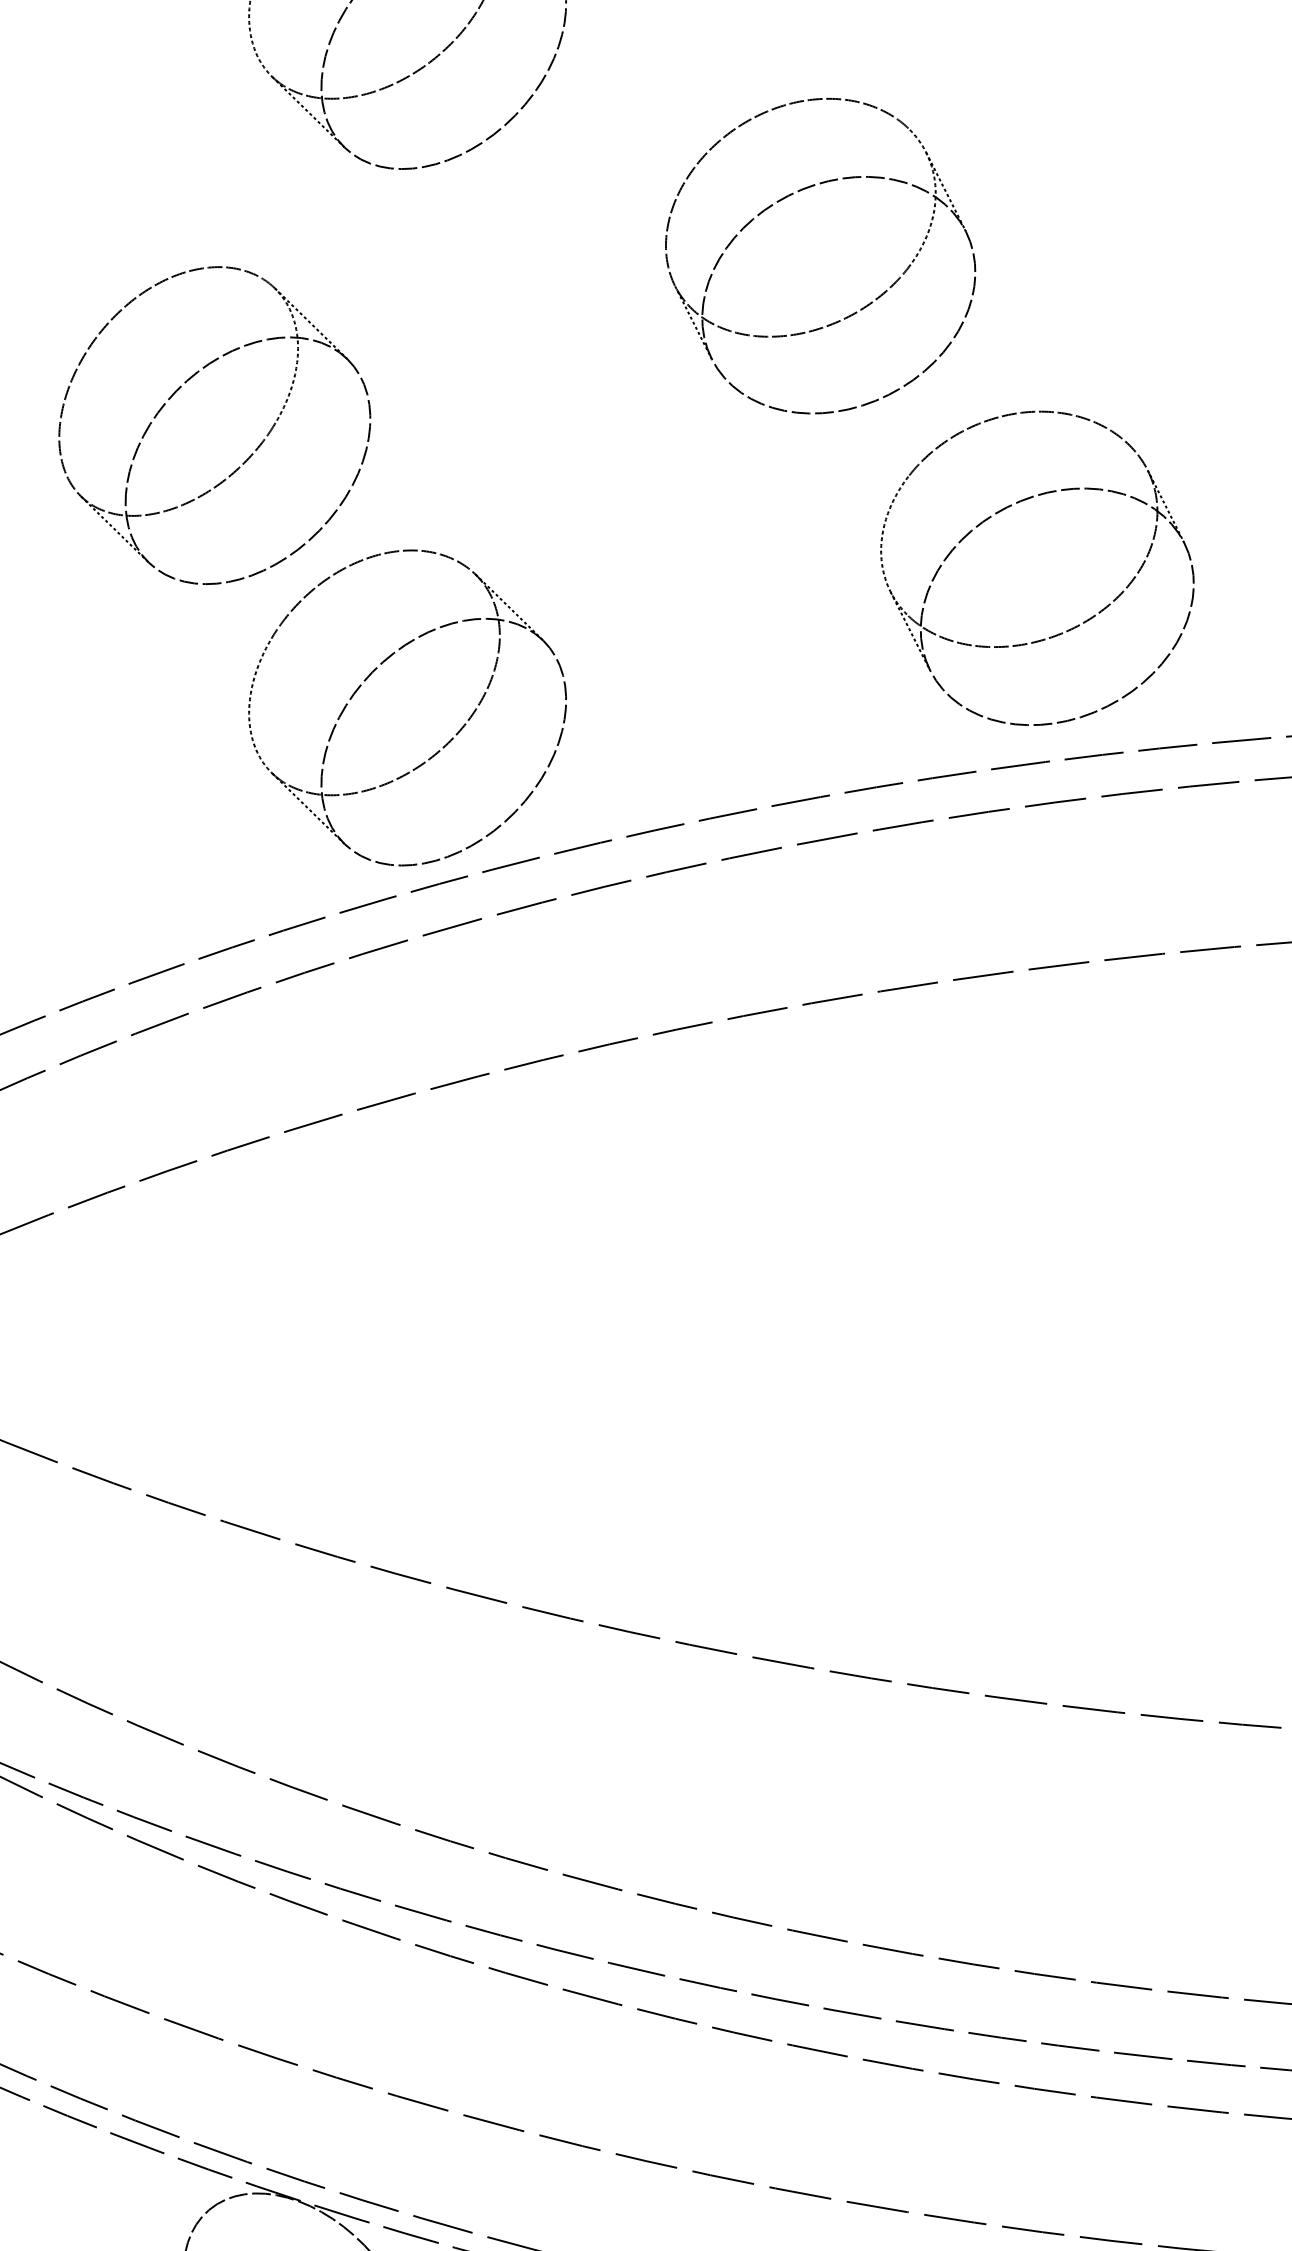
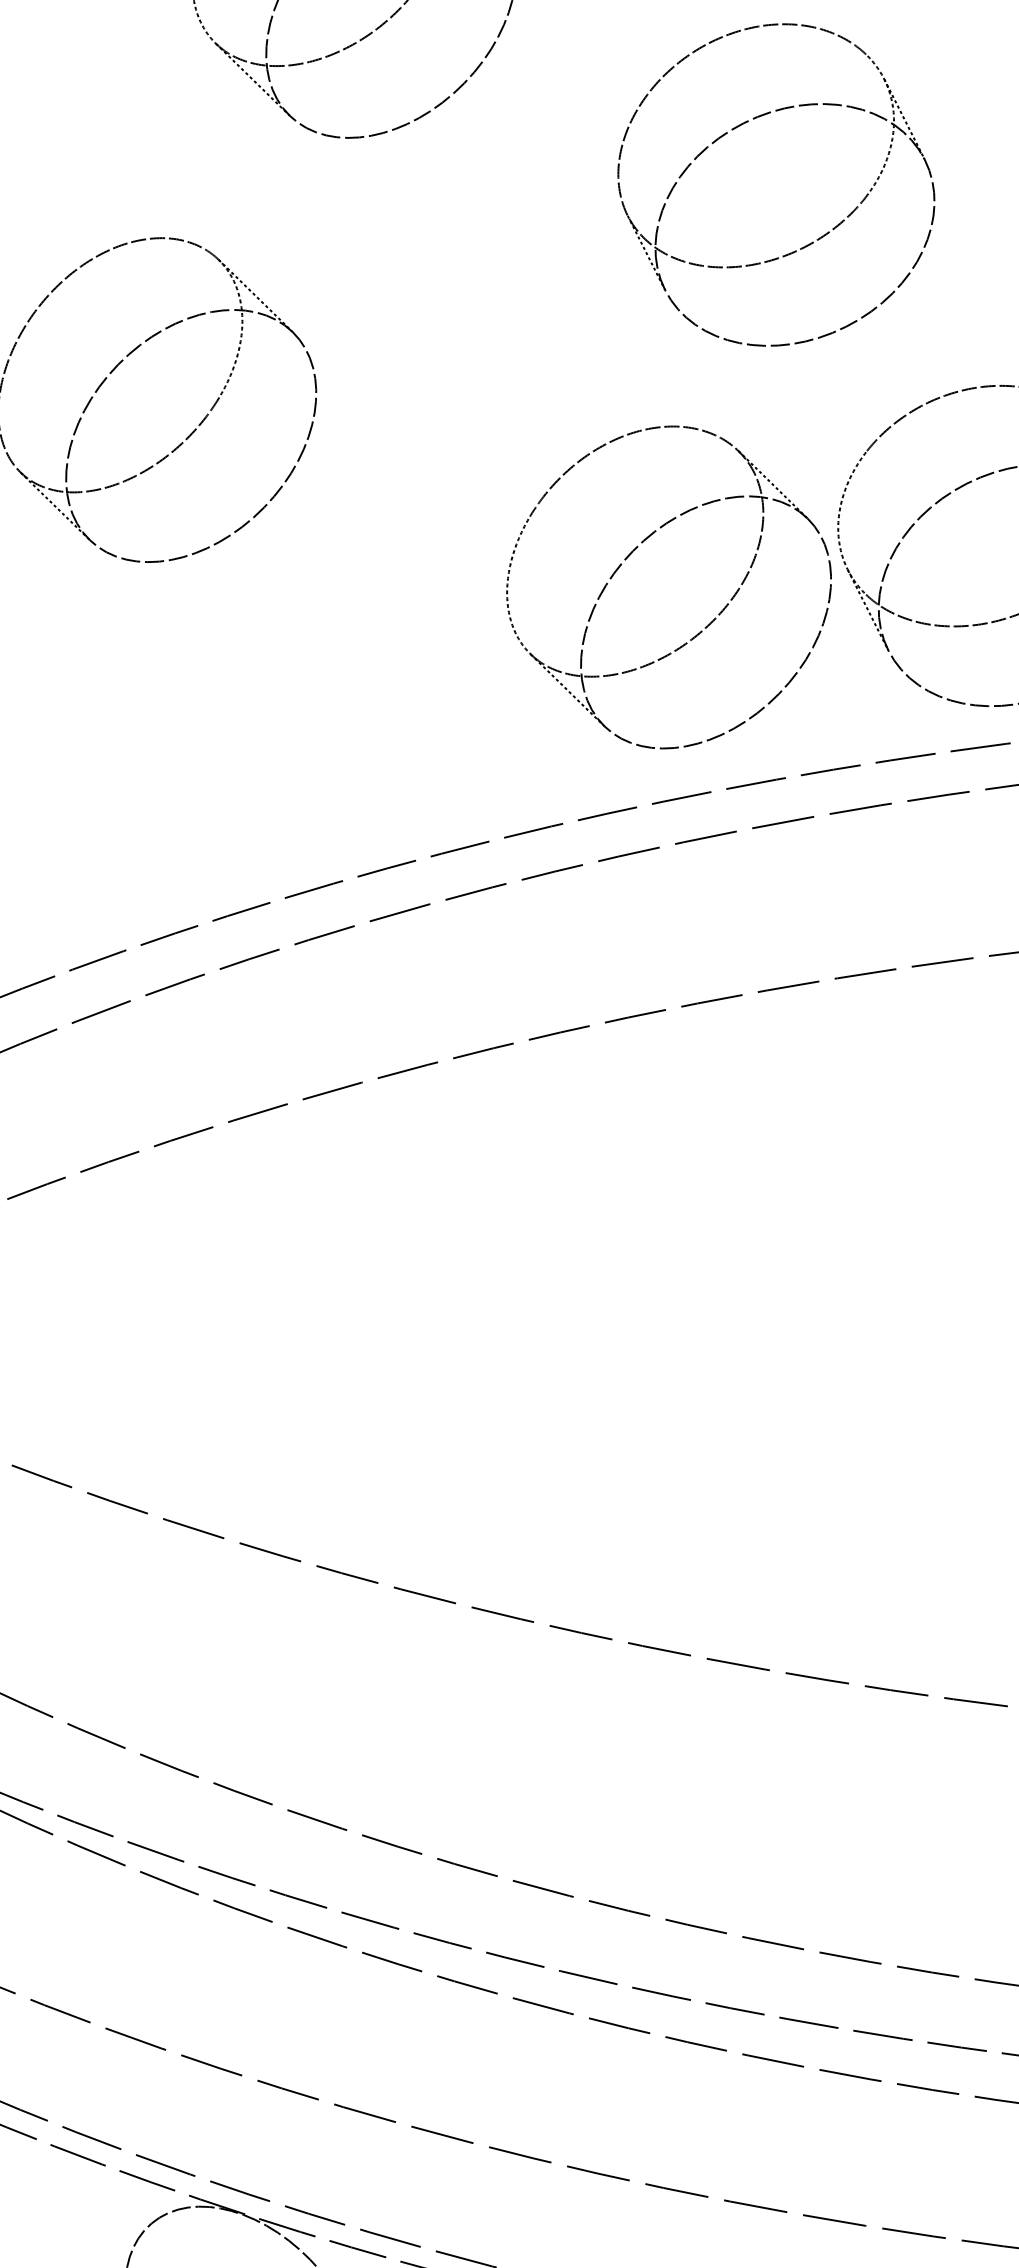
part: (850, 314) -> (806, 244), moved
part: (368, 678) -> (629, 557), moved

